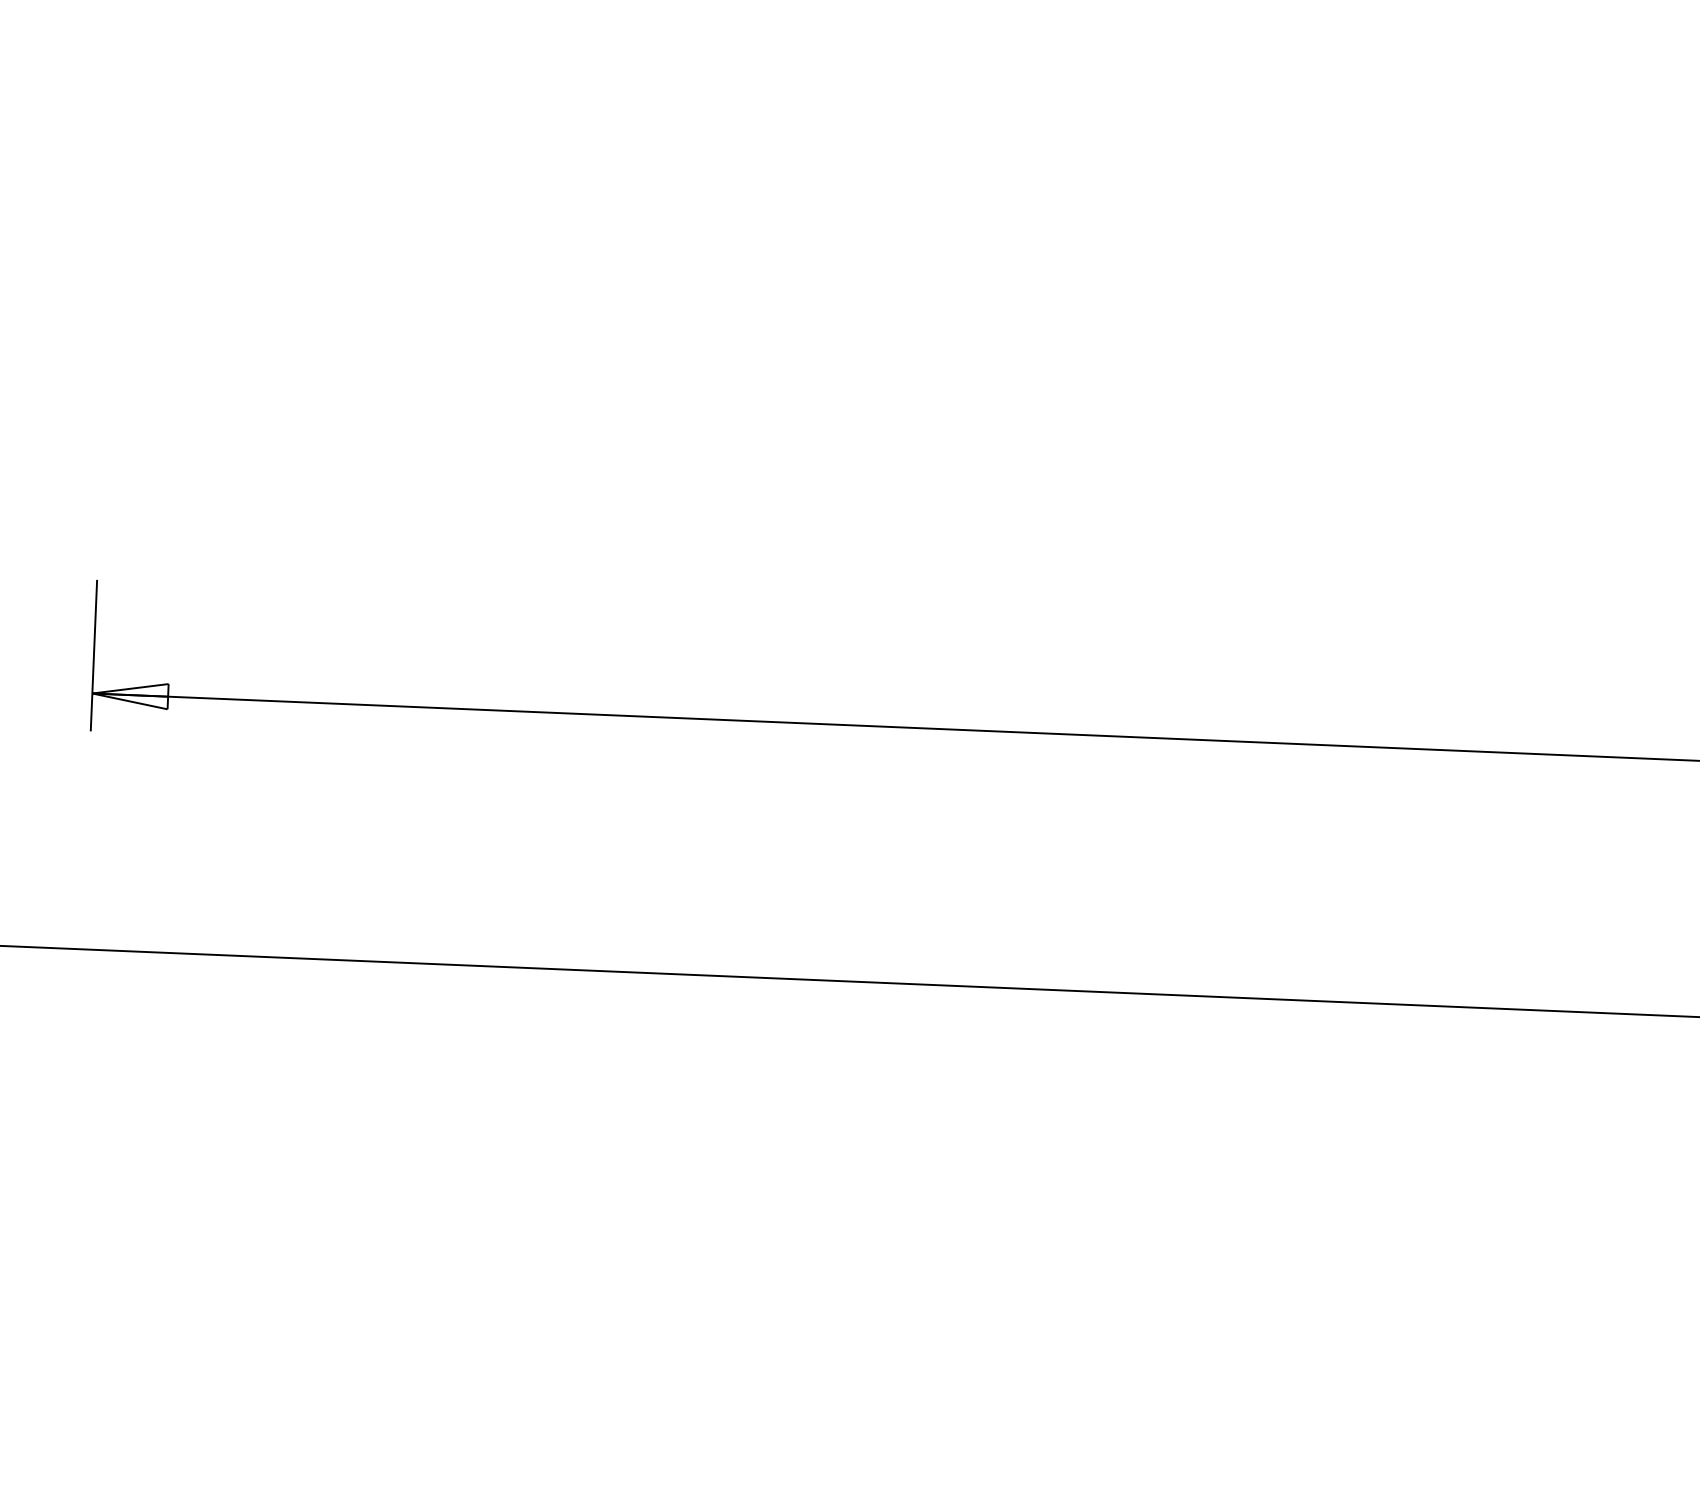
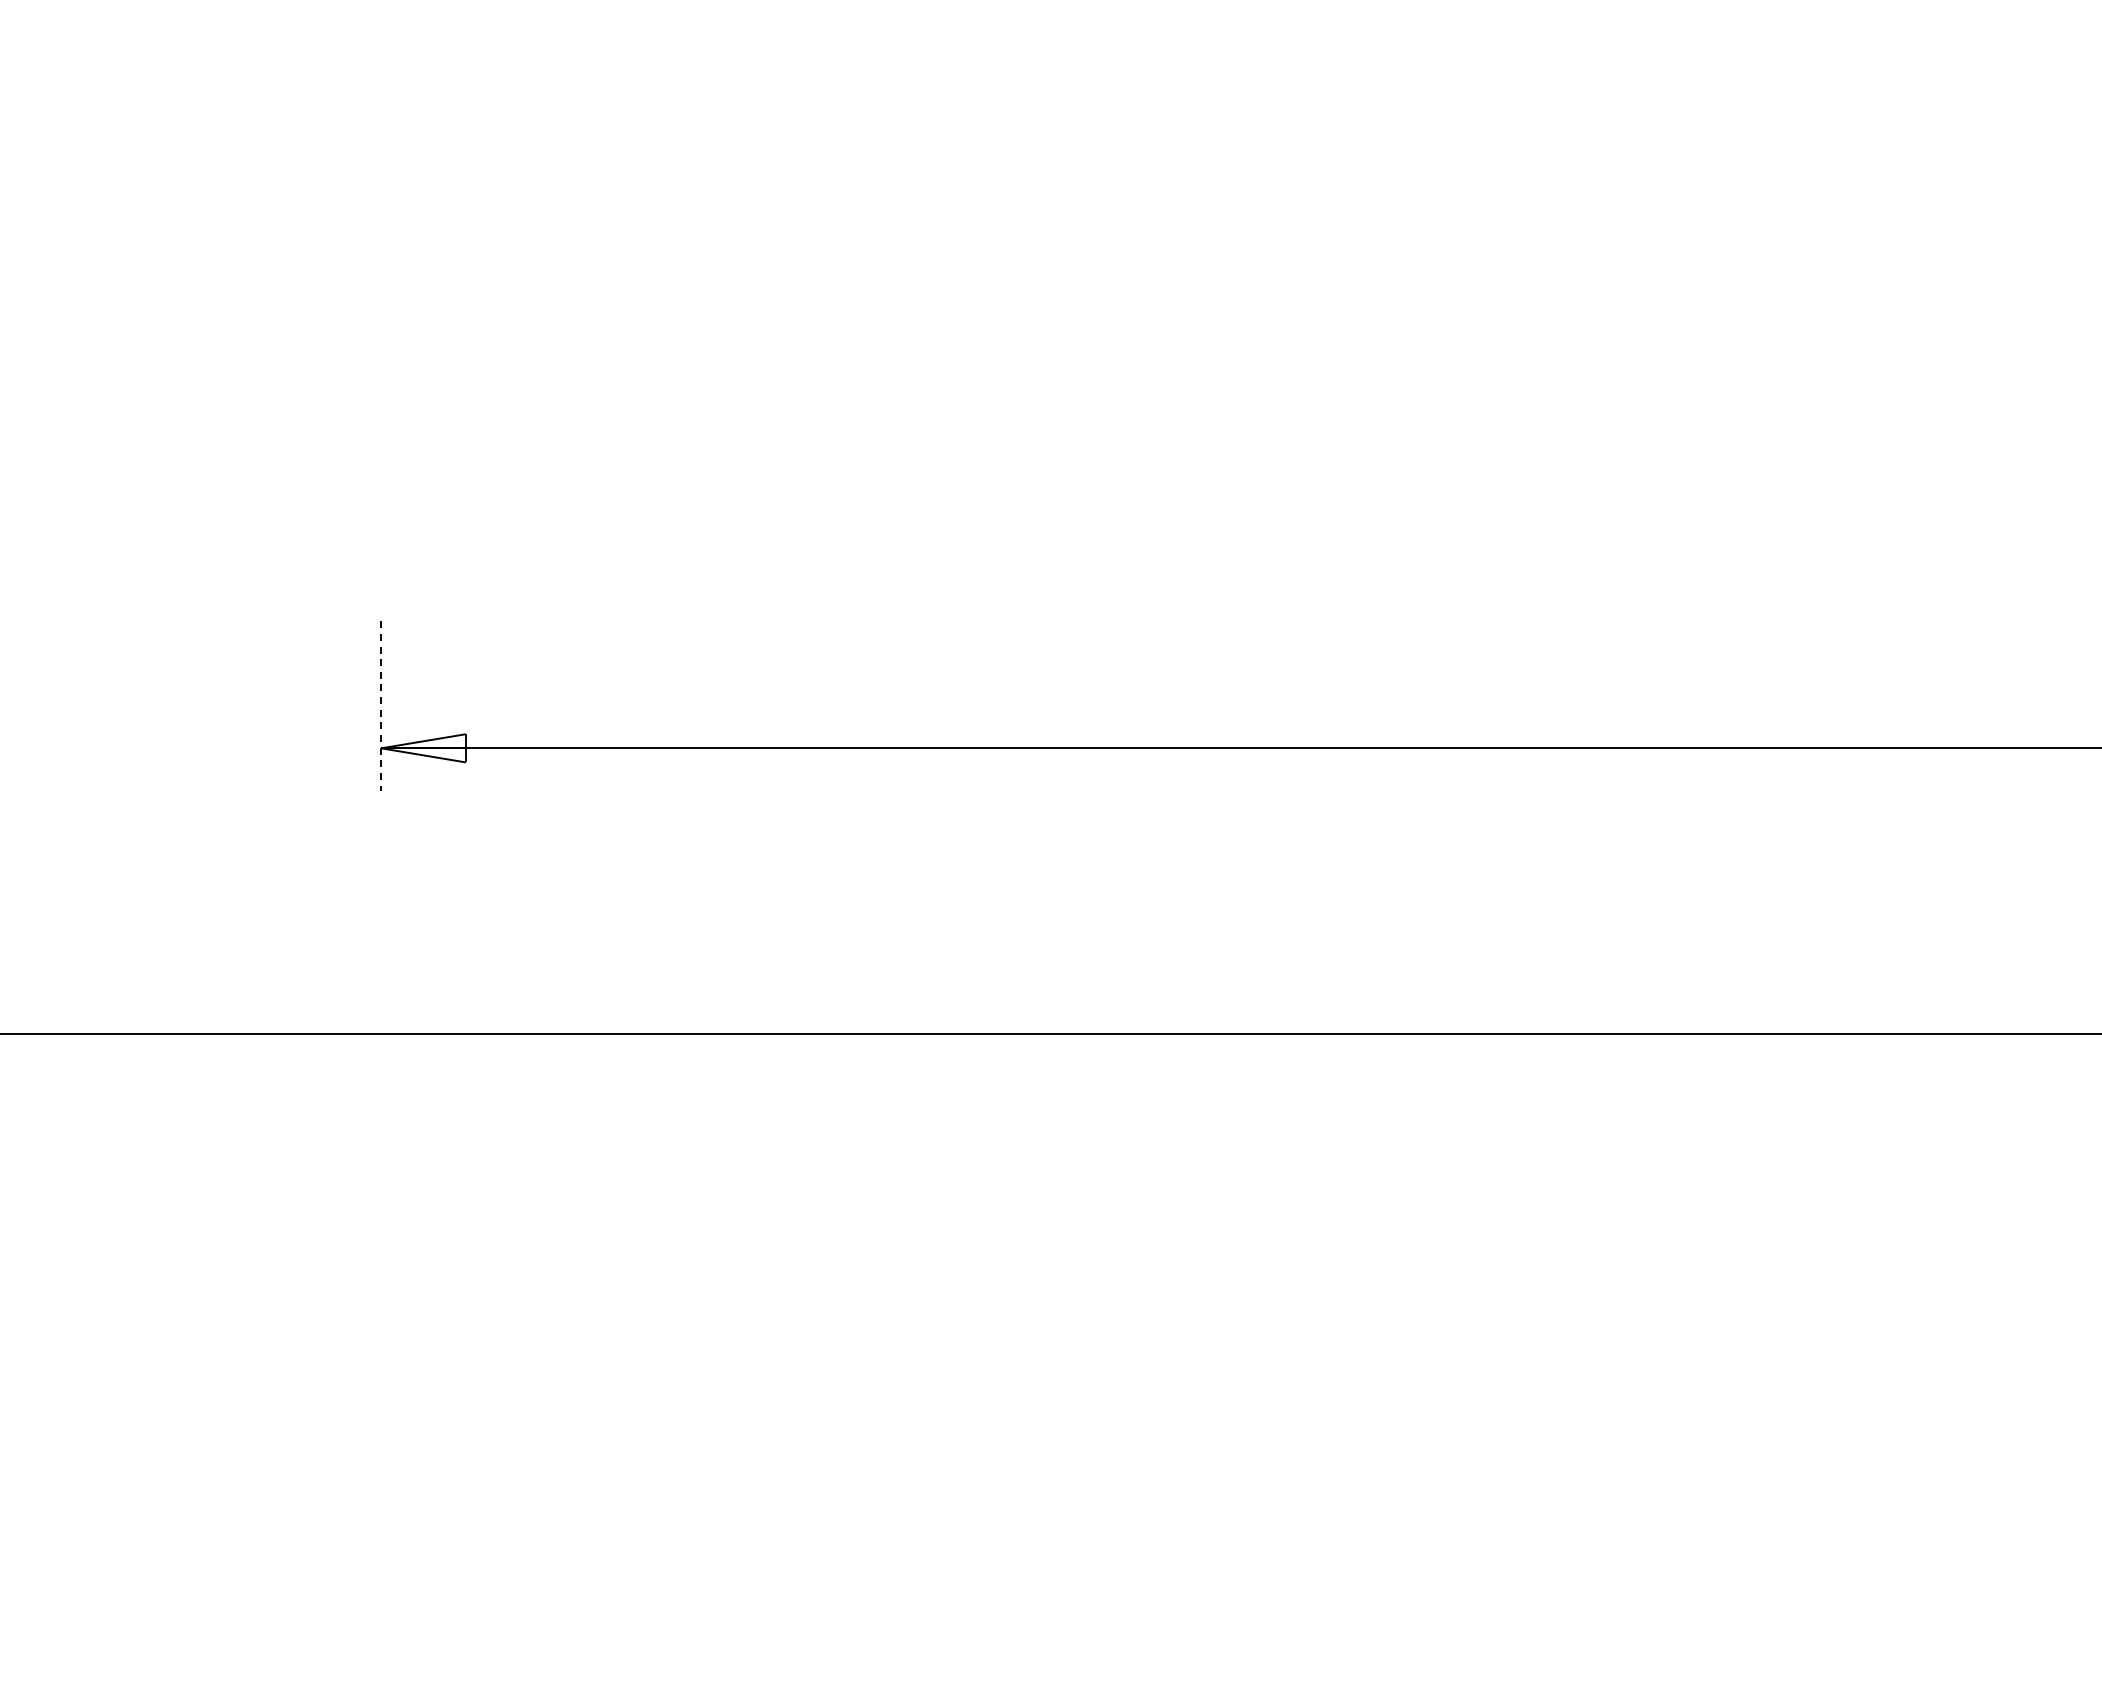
line: (94, 655) -> (381, 705), solid -> dashed

